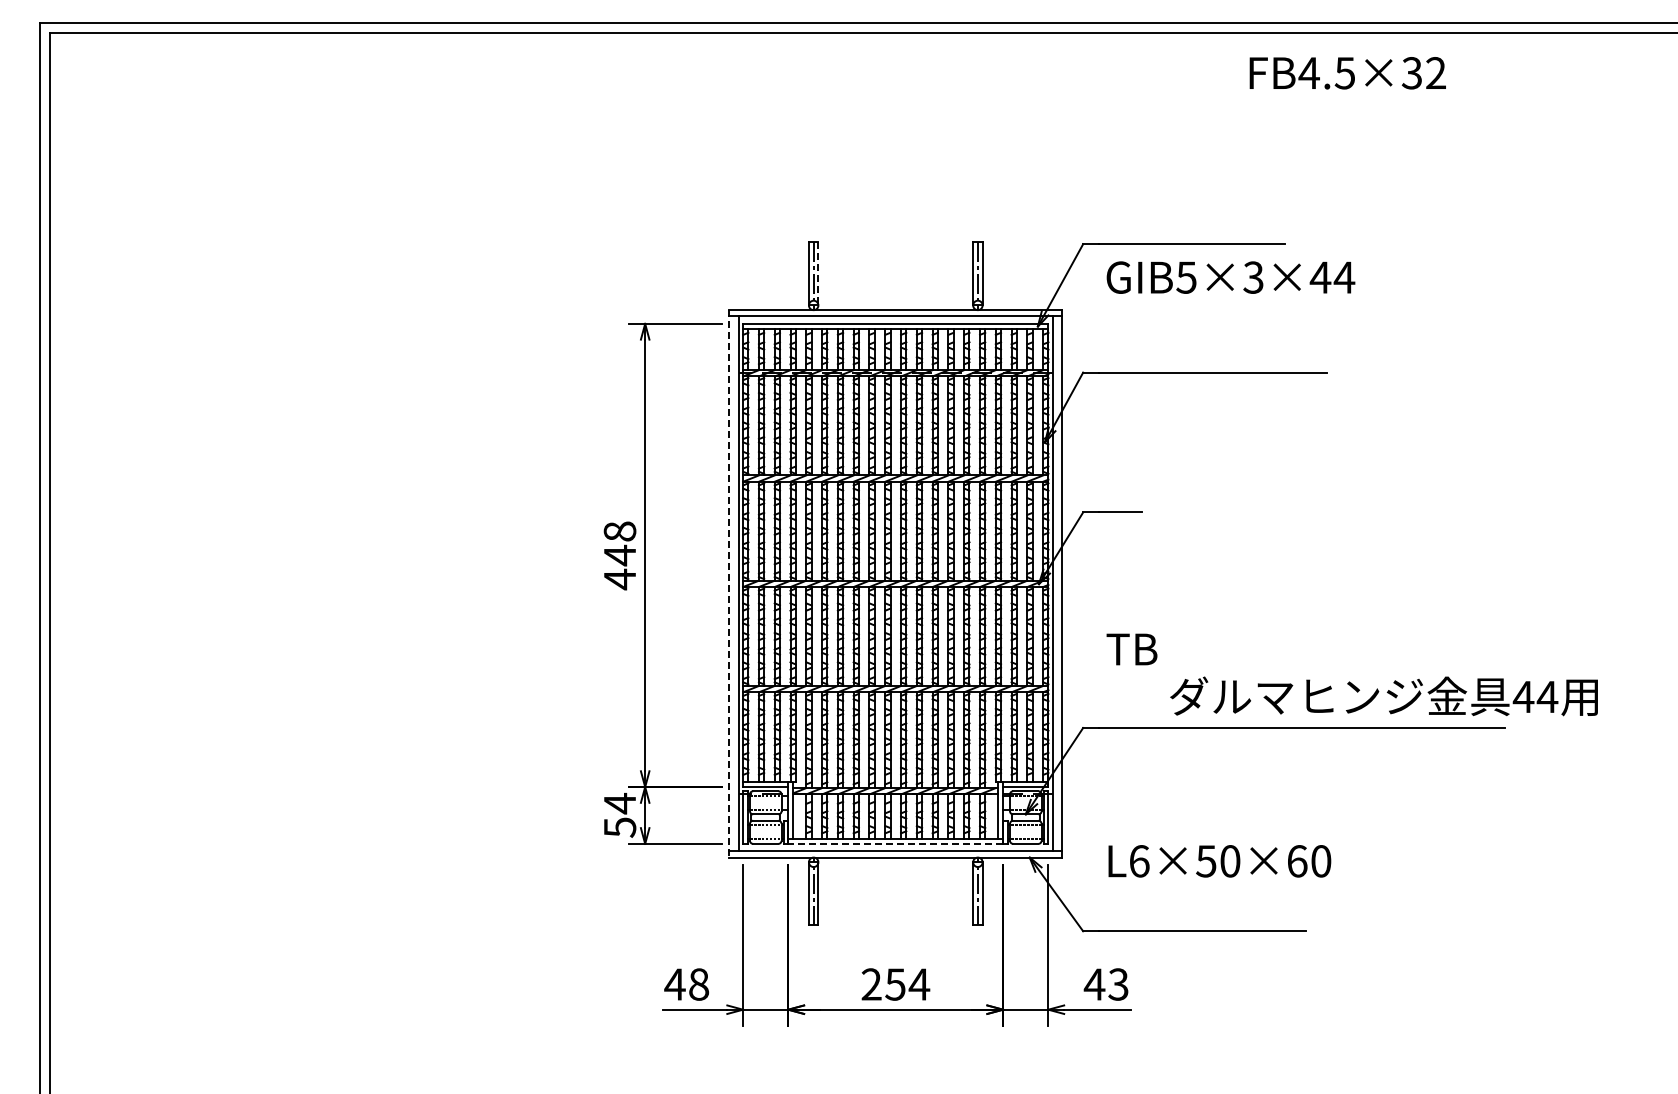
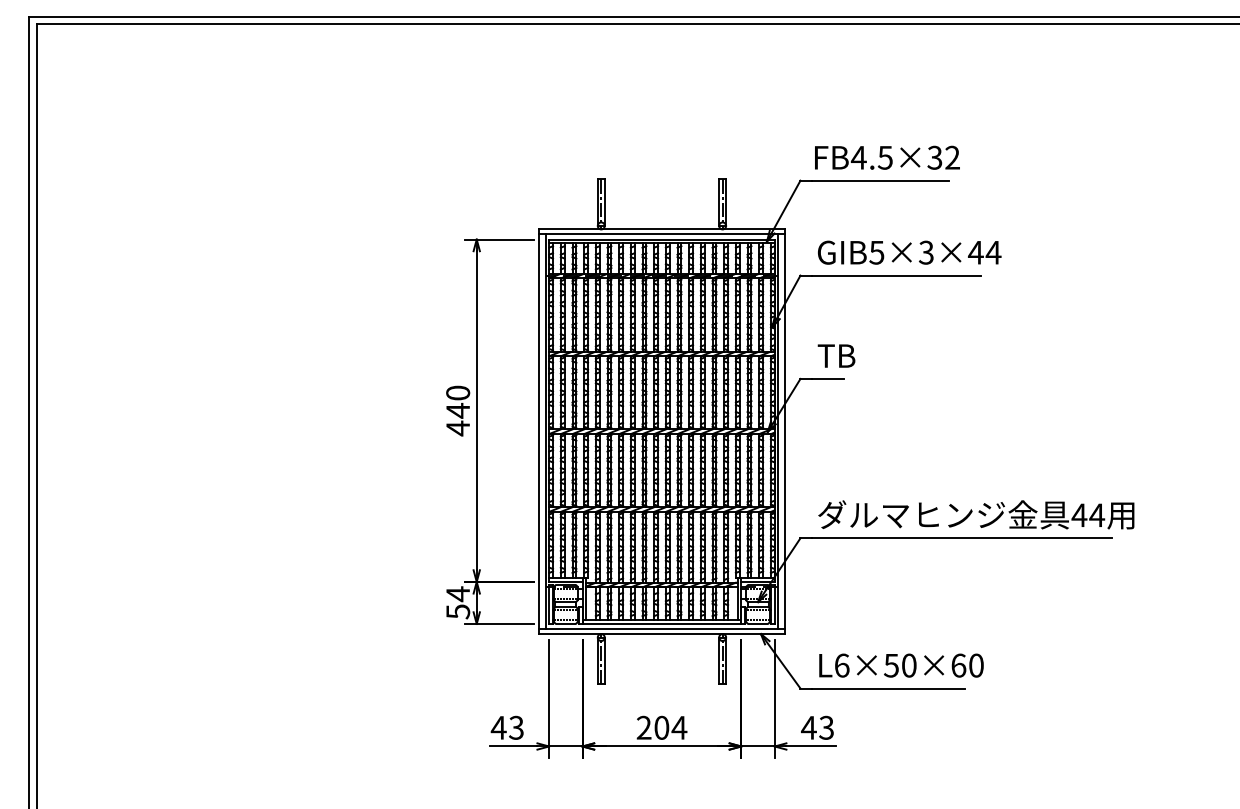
text: (1347, 73) -> (887, 158), moved
line: (818, 273) -> (604, 202), dashed -> solid
text: (1230, 277) -> (909, 252), moved
text: (619, 531) -> (457, 393), 448 -> 440
line: (729, 583) -> (539, 431), dashed -> solid
text: (1131, 649) -> (836, 356), moved
text: (1383, 696) -> (975, 514), moved
line: (895, 843) -> (661, 623), dashed -> solid
text: (1219, 861) -> (901, 665), moved
text: (698, 984) -> (516, 727), 48 -> 43
text: (895, 984) -> (661, 727), 254 -> 204

